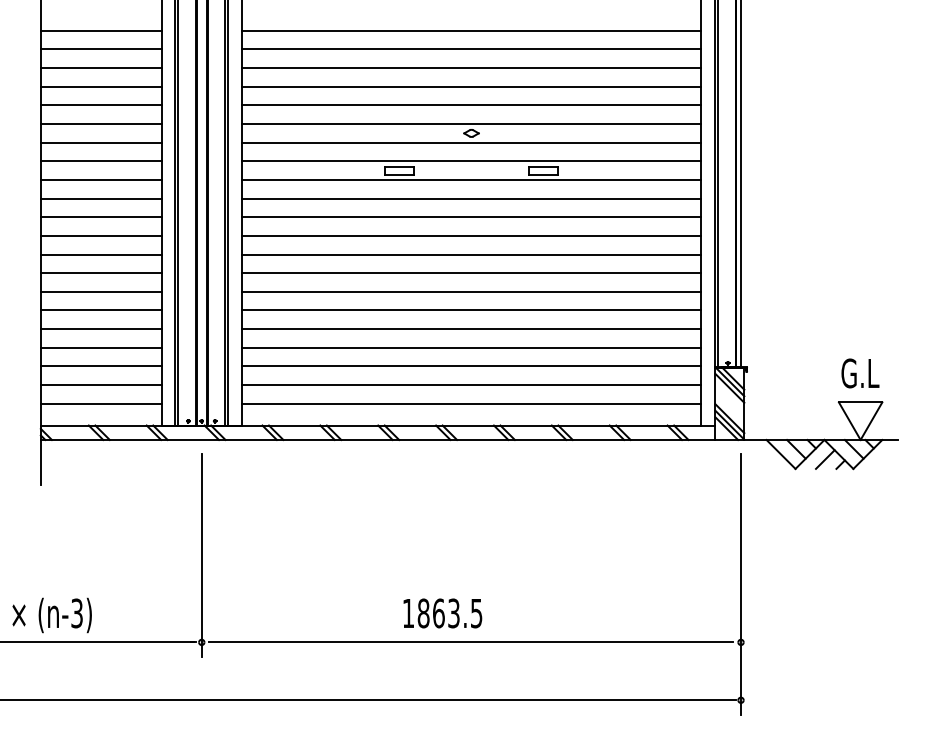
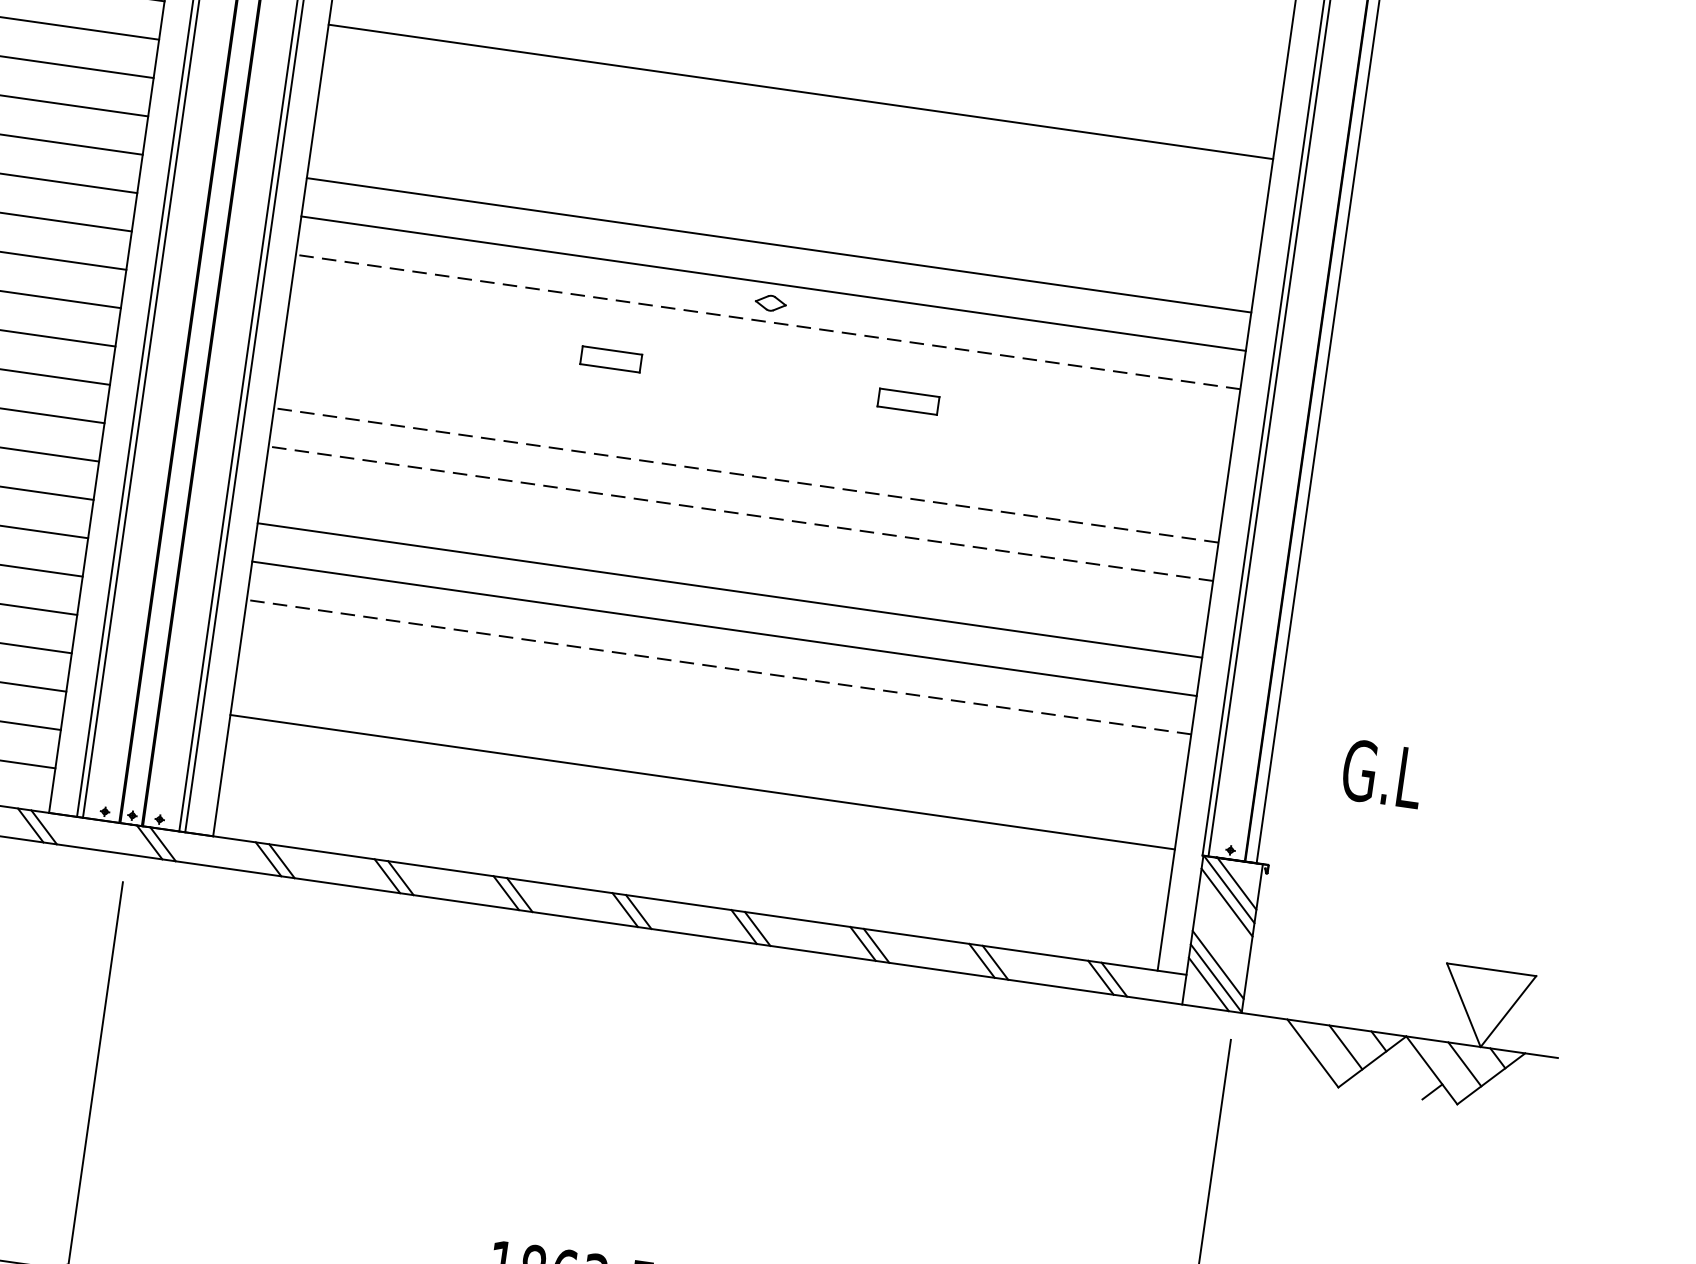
line: (471, 49) -> (795, 130), removed
line: (471, 67) -> (790, 167), removed
line: (471, 86) -> (784, 206), removed
line: (471, 142) -> (768, 321), solid -> dashed
line: (471, 161) -> (762, 361), removed
line: (471, 179) -> (757, 397), removed
line: (471, 198) -> (751, 437), removed
line: (471, 217) -> (746, 476), solid -> dashed
line: (471, 235) -> (740, 513), solid -> dashed
line: (471, 254) -> (735, 552), removed
line: (471, 310) -> (718, 667), solid -> dashed
line: (471, 329) -> (713, 706), removed
line: (471, 347) -> (708, 743), removed
text: (860, 373) -> (1382, 774), moved
line: (471, 385) -> (697, 821), removed
line: (471, 403) -> (691, 858), removed
line: (824, 459) -> (1400, 1076), removed

